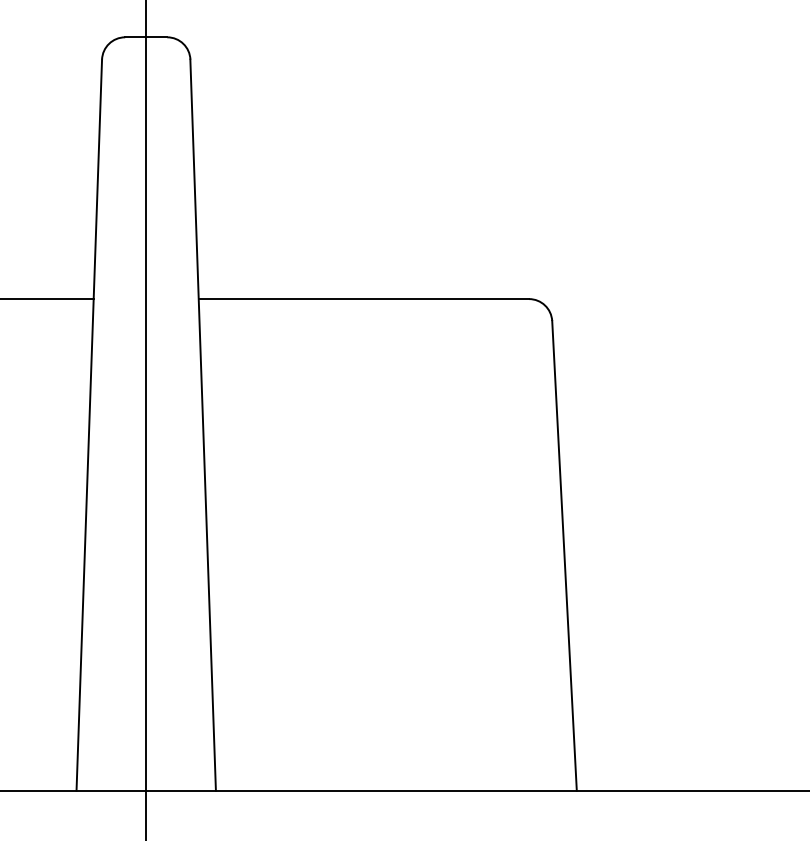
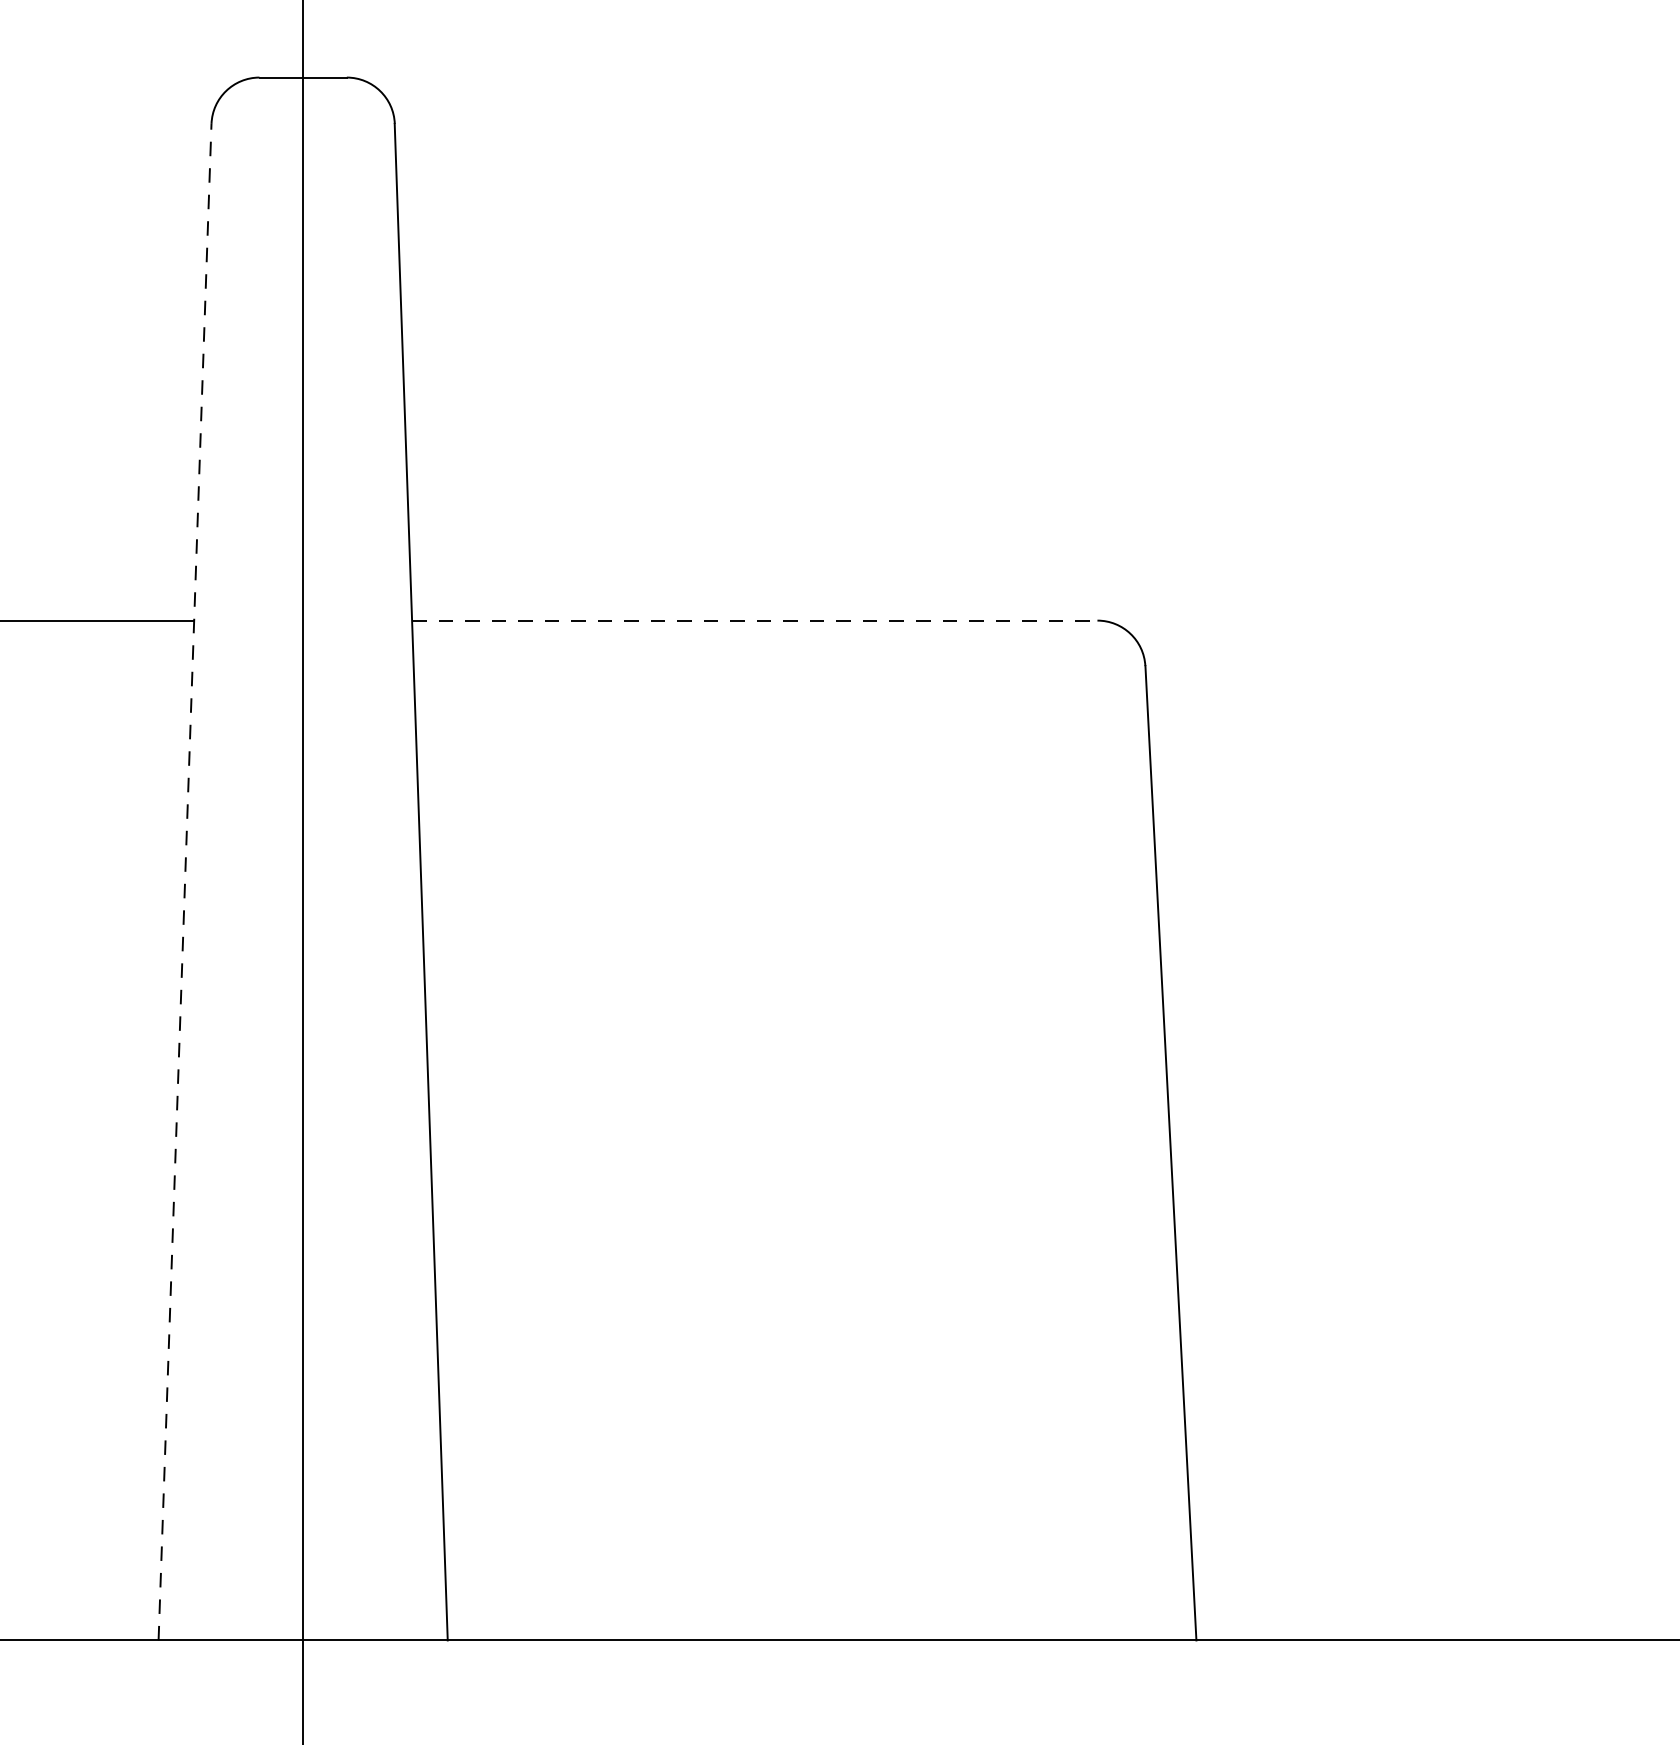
line: (364, 299) -> (755, 621), solid -> dashed
line: (89, 425) -> (185, 882), solid -> dashed

